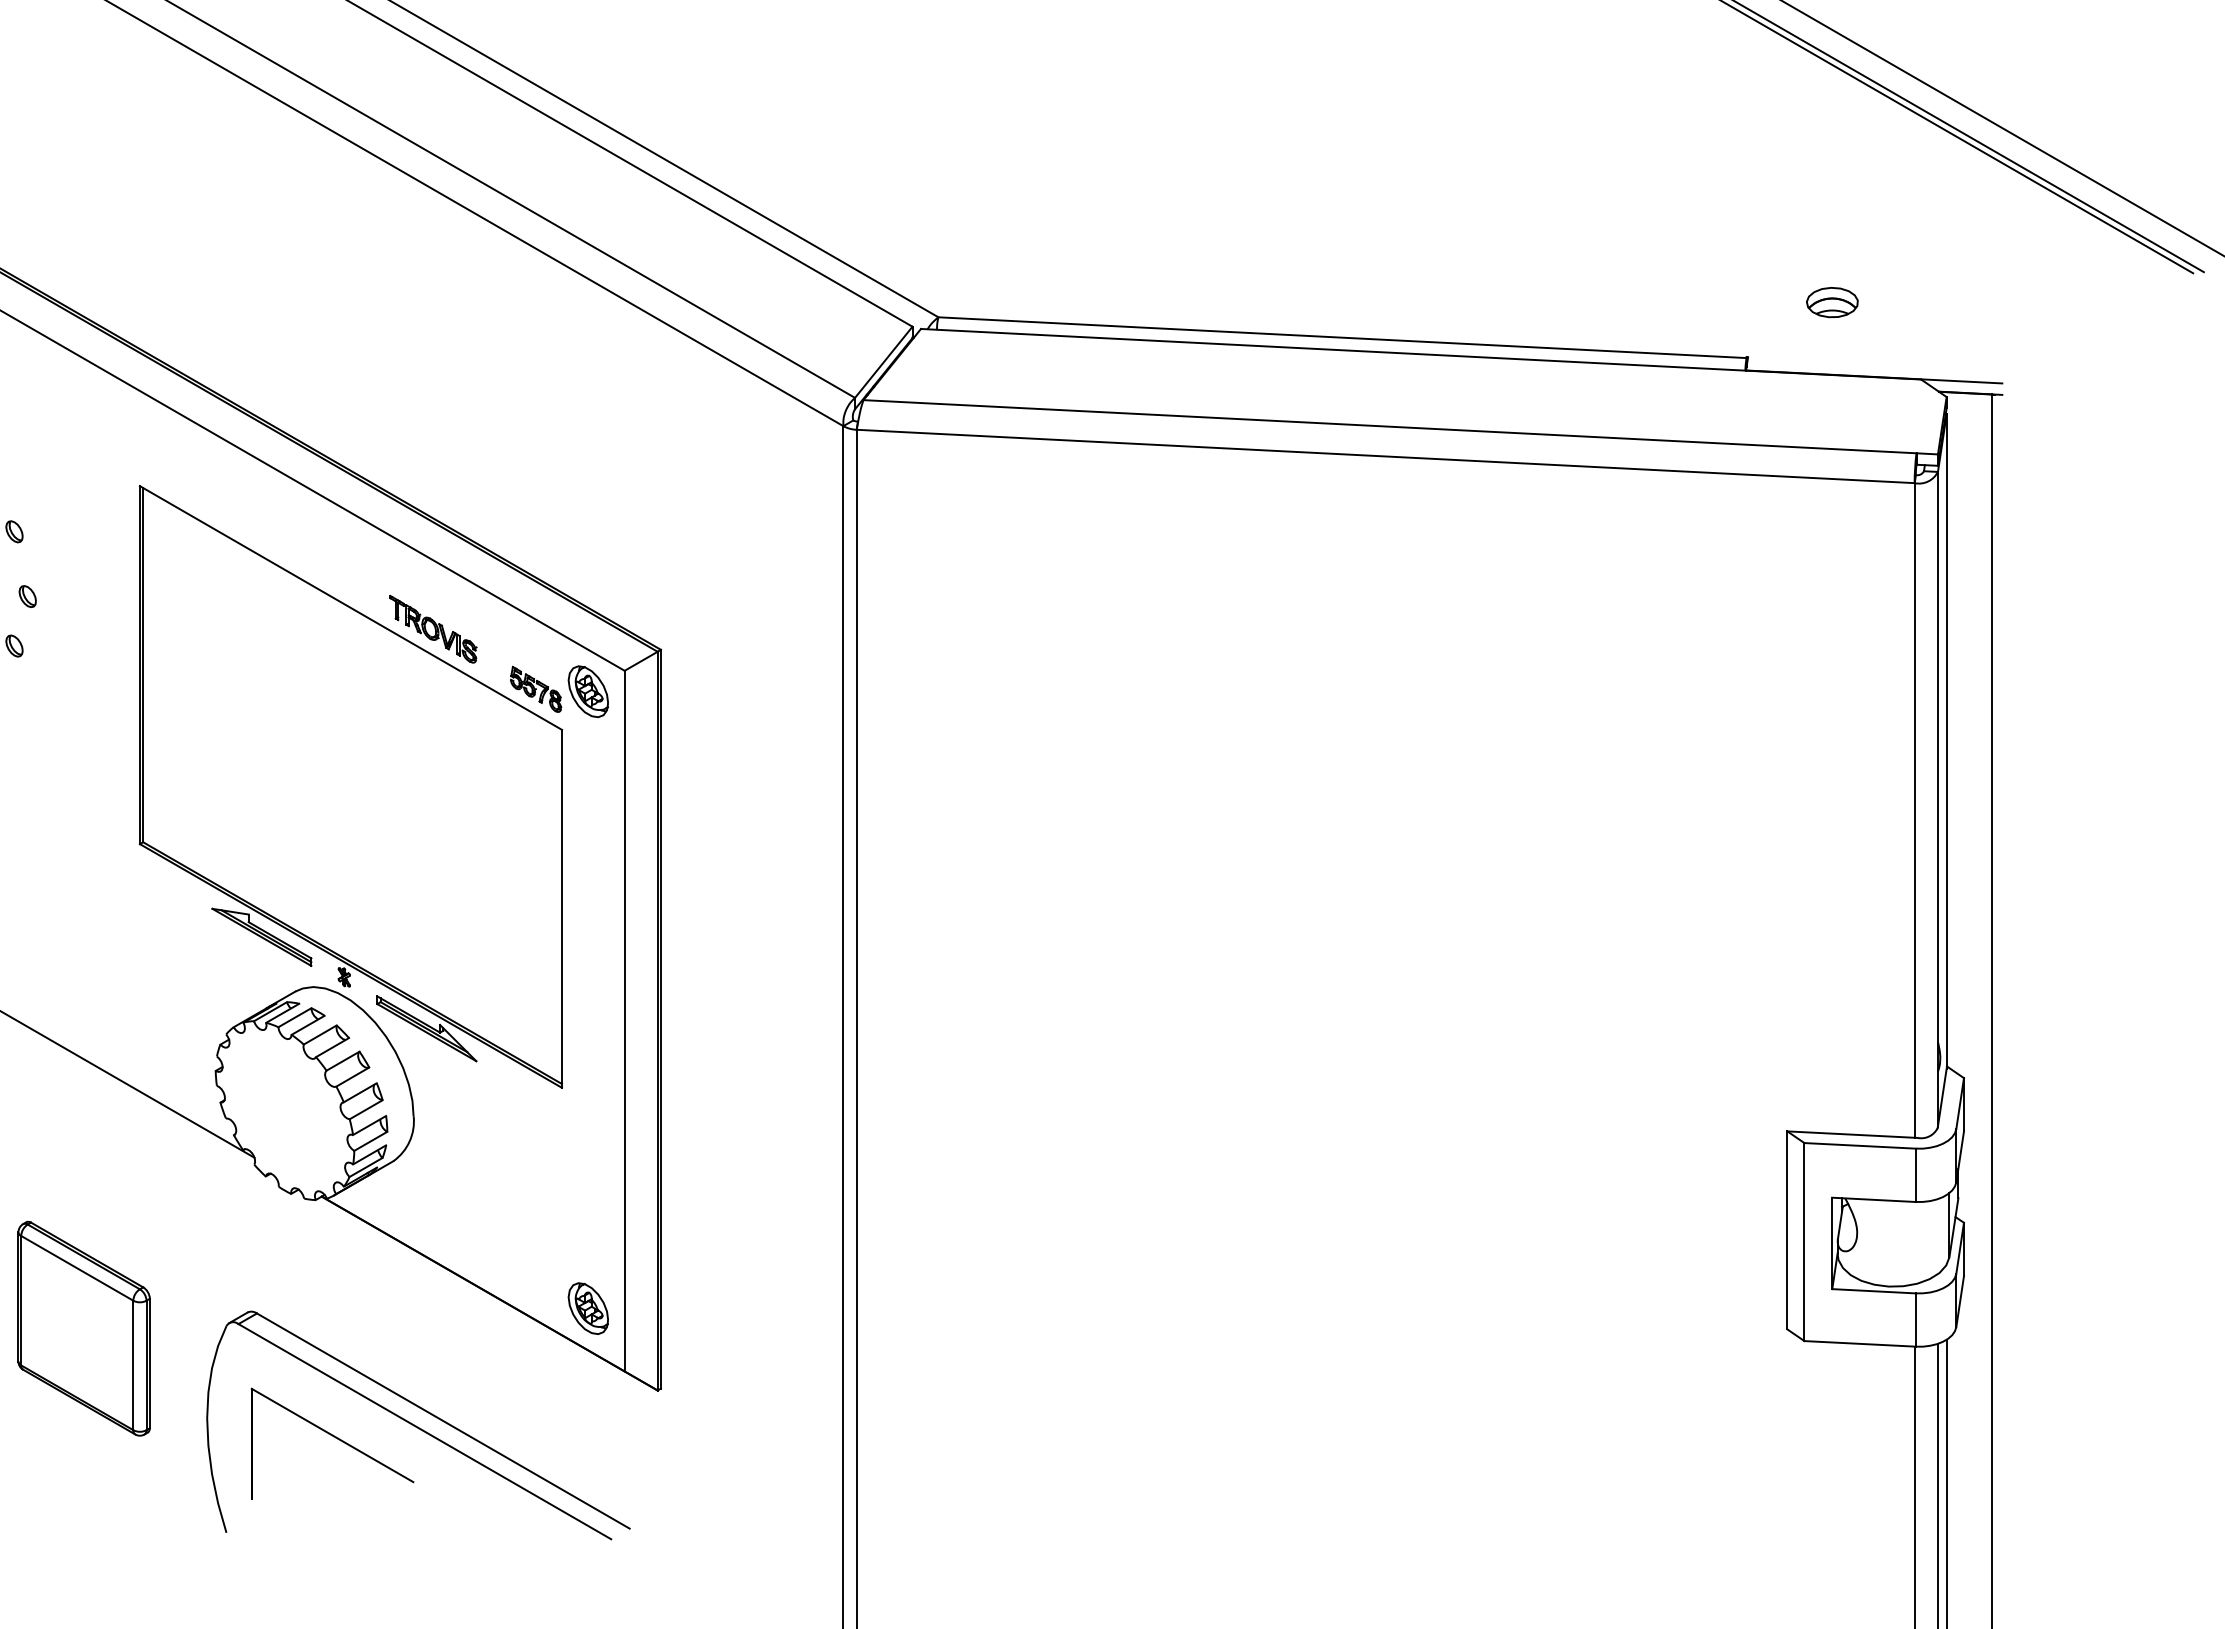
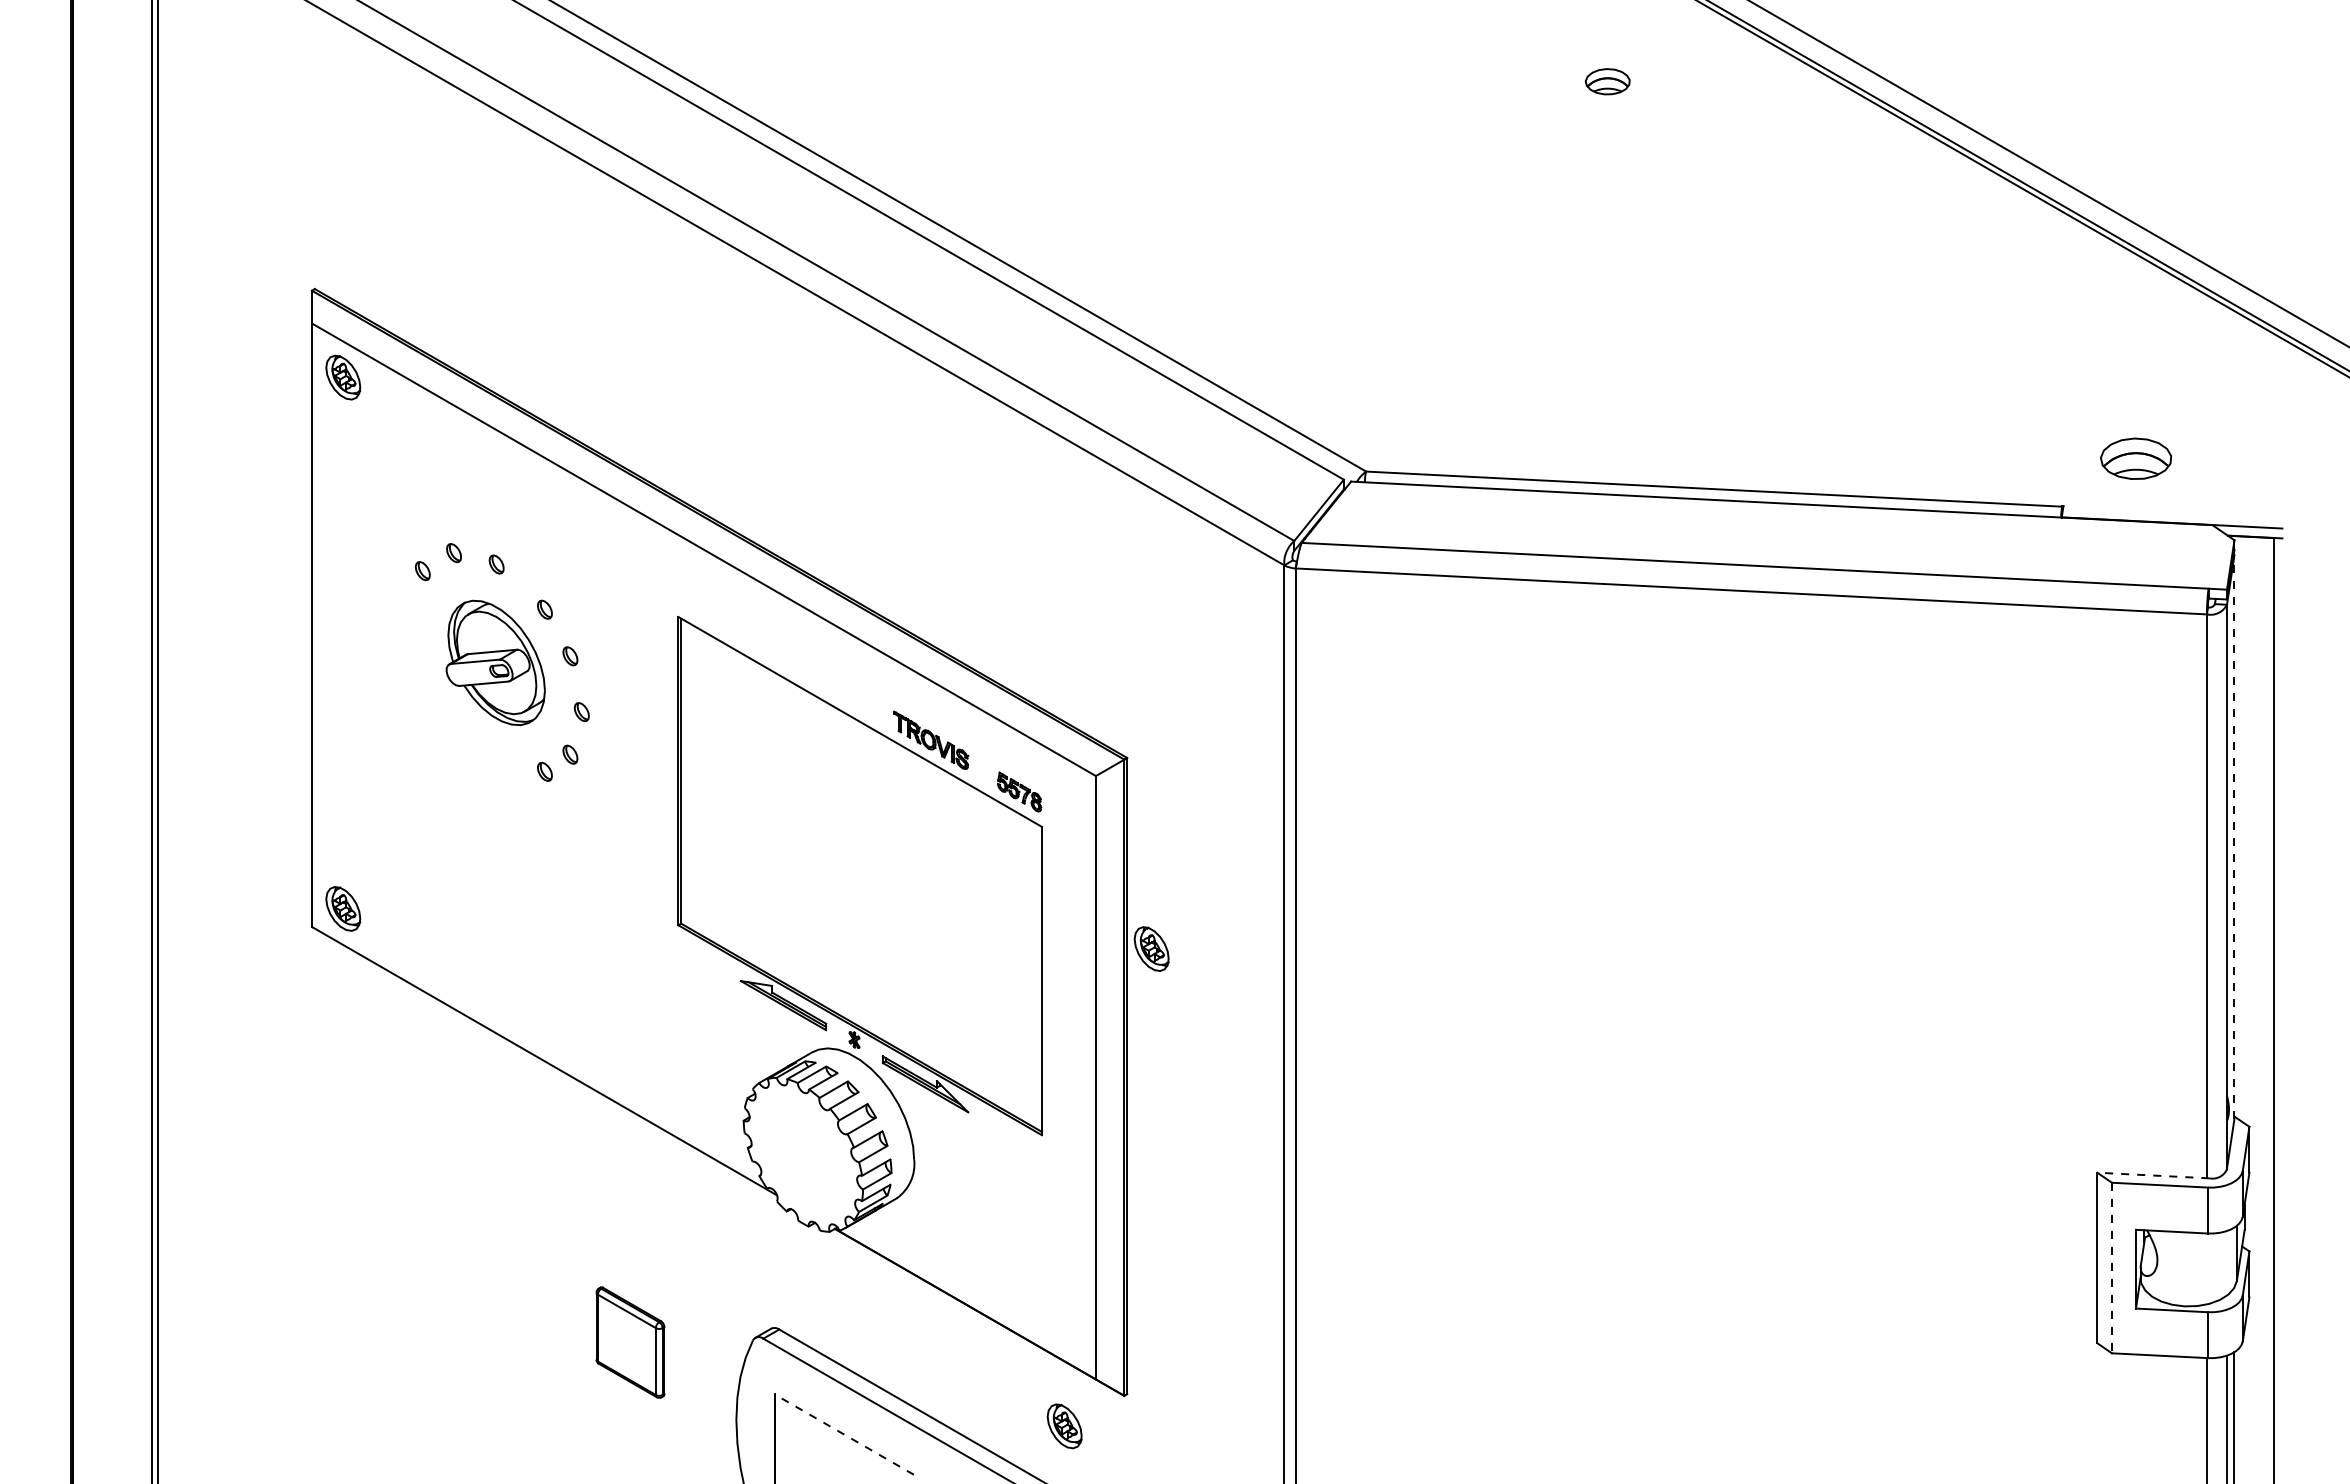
part: (1831, 302) -> (2135, 458), size x1.6
part: (588, 691) -> (1151, 948), moved
line: (1946, 742) -> (2234, 837), solid -> dashed
line: (1851, 1134) -> (2152, 1175), solid -> dashed
line: (1803, 1242) -> (2111, 1268), solid -> dashed
part: (588, 1308) -> (1064, 1426), moved
part: (84, 1328) -> (630, 1342), size x0.6
line: (331, 1435) -> (843, 1434), solid -> dashed

